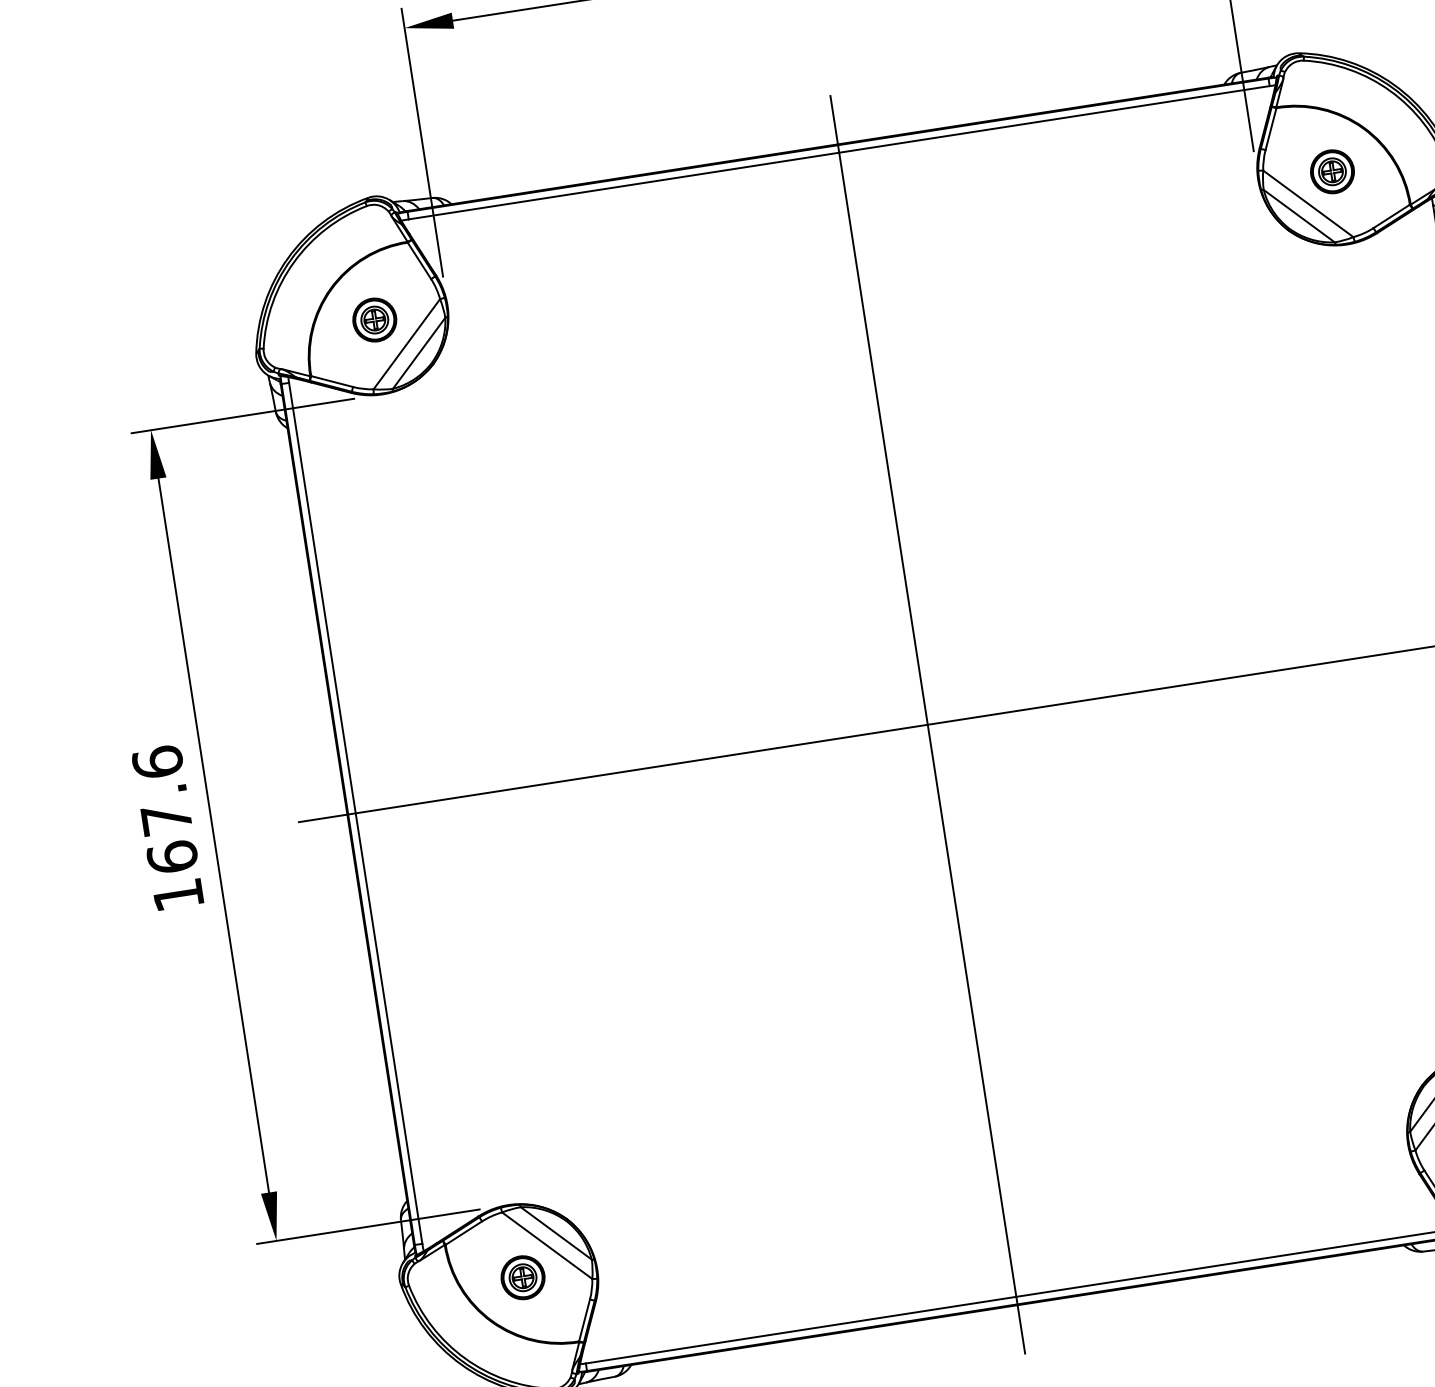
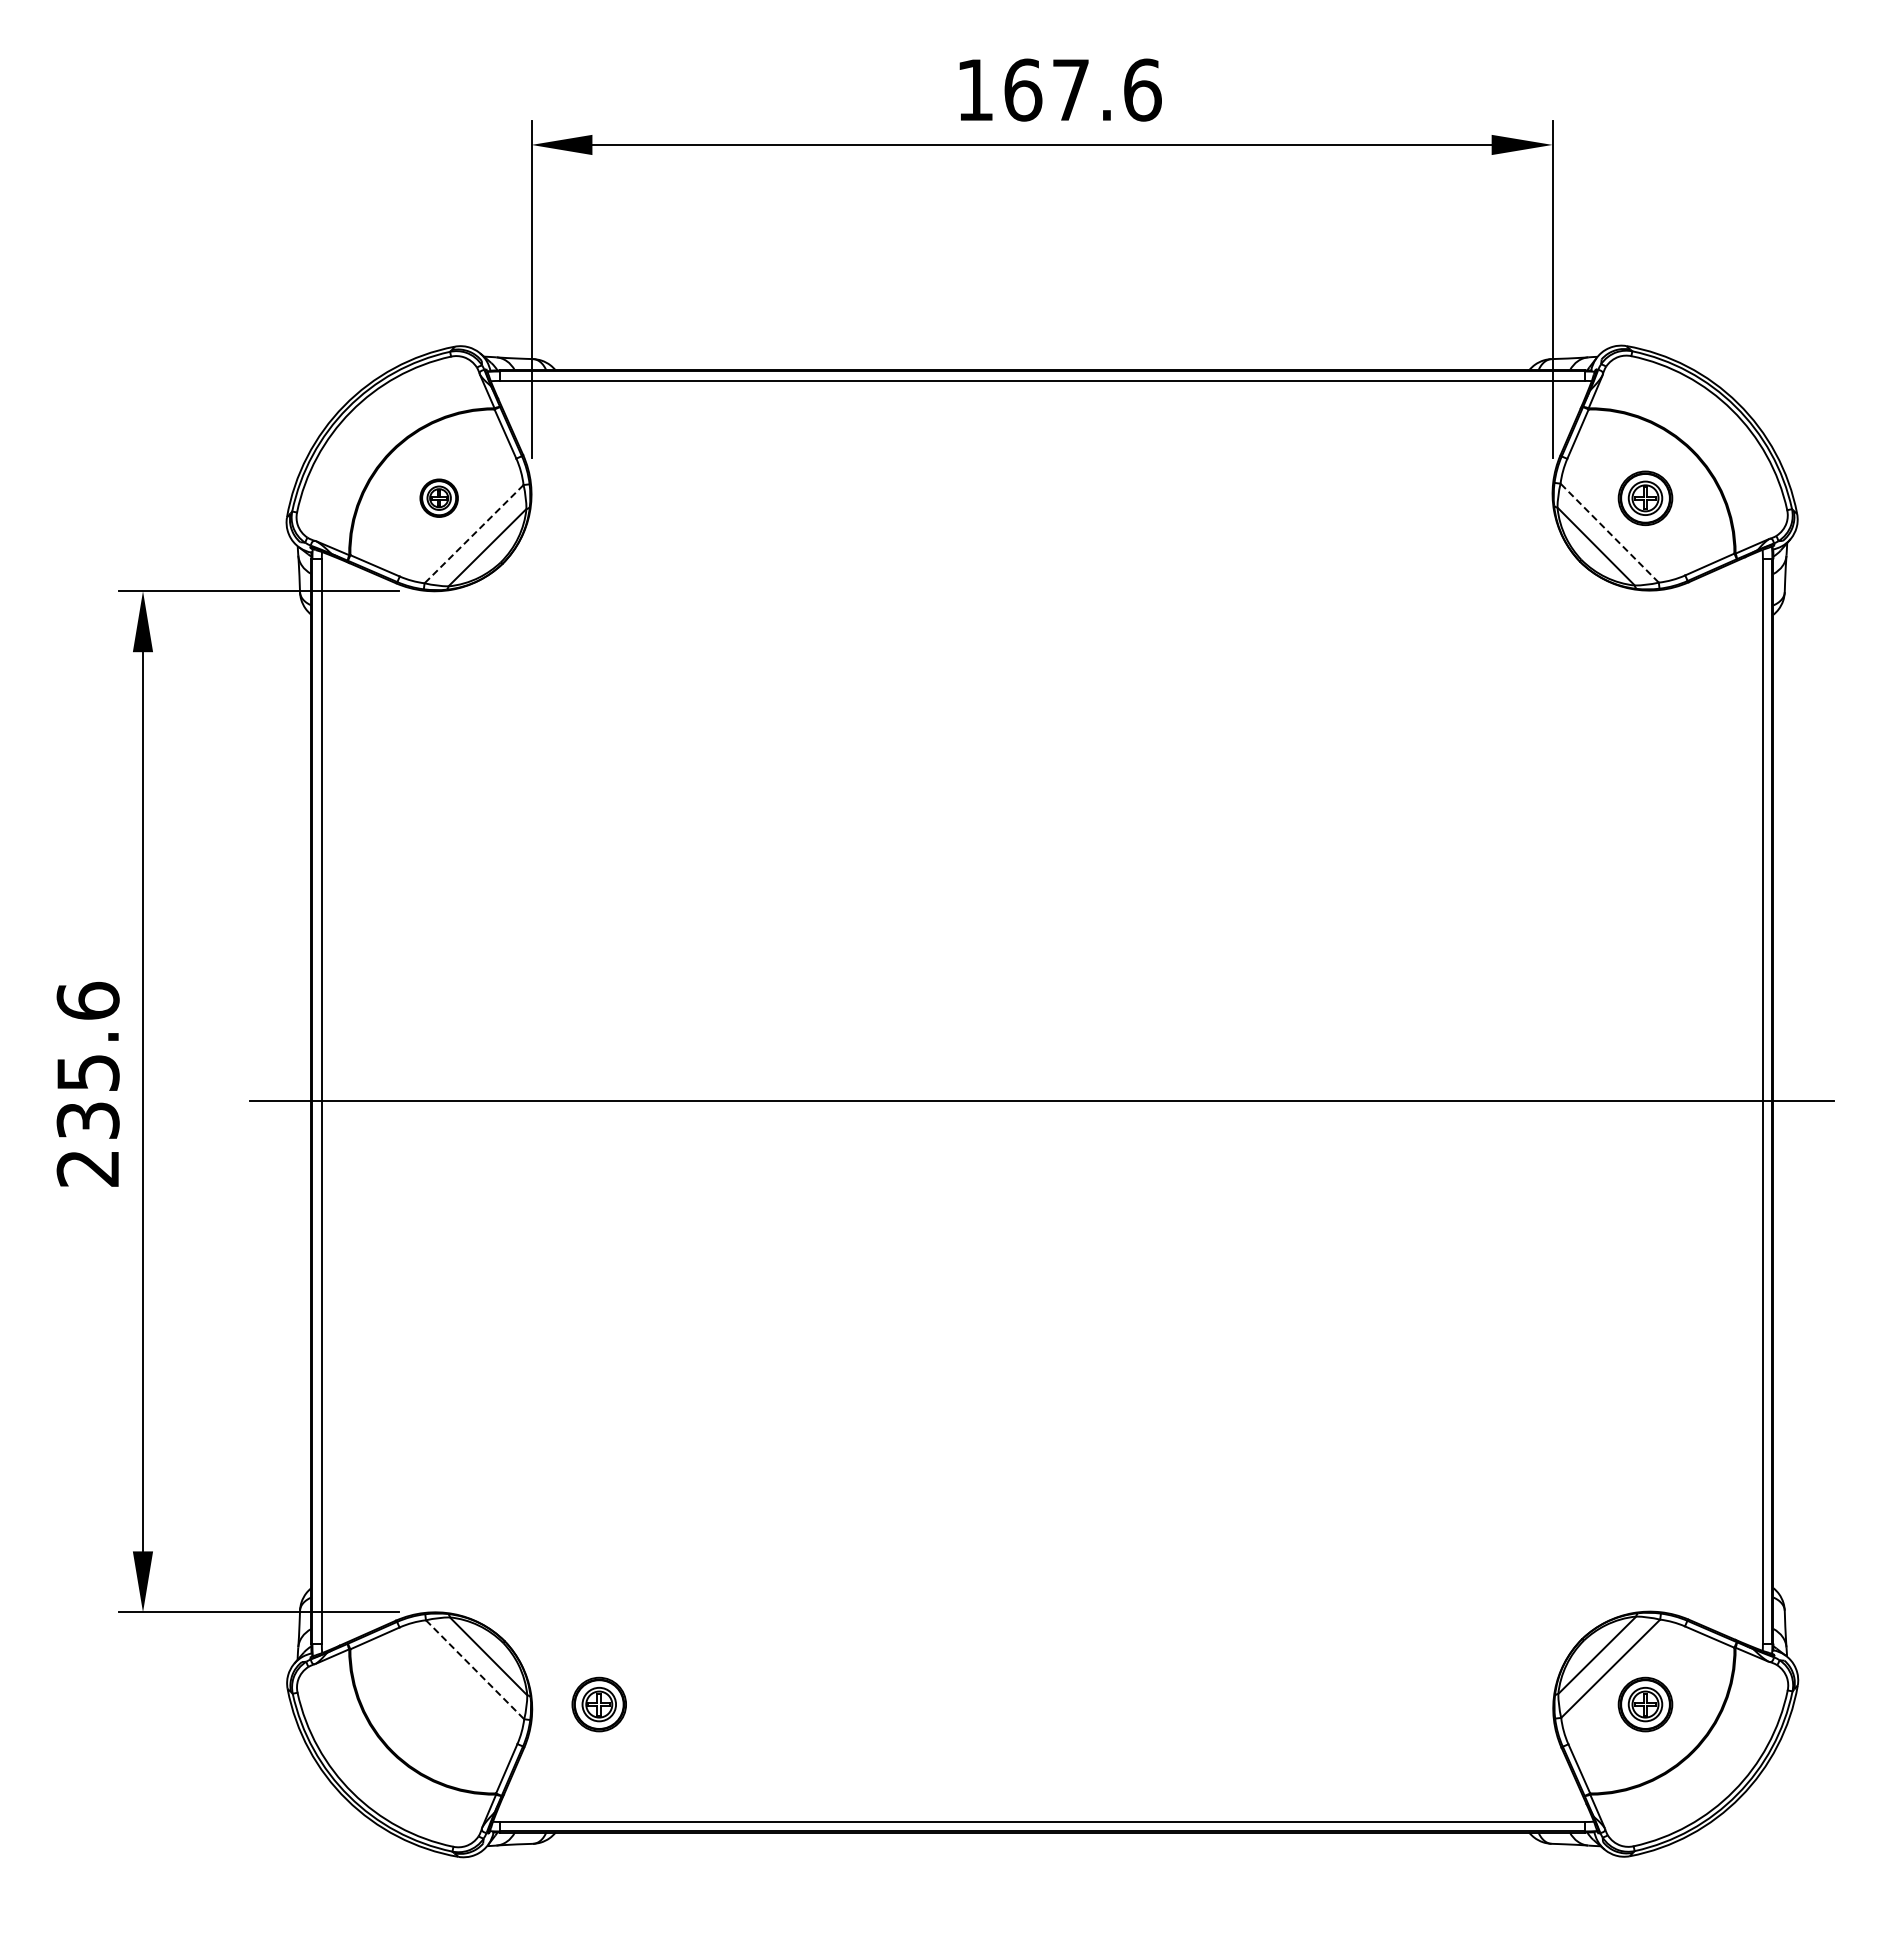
line: (1308, 204) -> (1609, 533), solid -> dashed
part: (374, 319) -> (438, 497), size x0.7
line: (407, 344) -> (474, 534), solid -> dashed
line: (927, 724) -> (1042, 1101), removed
text: (171, 857) -> (87, 1120), 167.6 -> 235.6
line: (547, 1245) -> (475, 1669), solid -> dashed
part: (522, 1277) -> (598, 1704), moved

